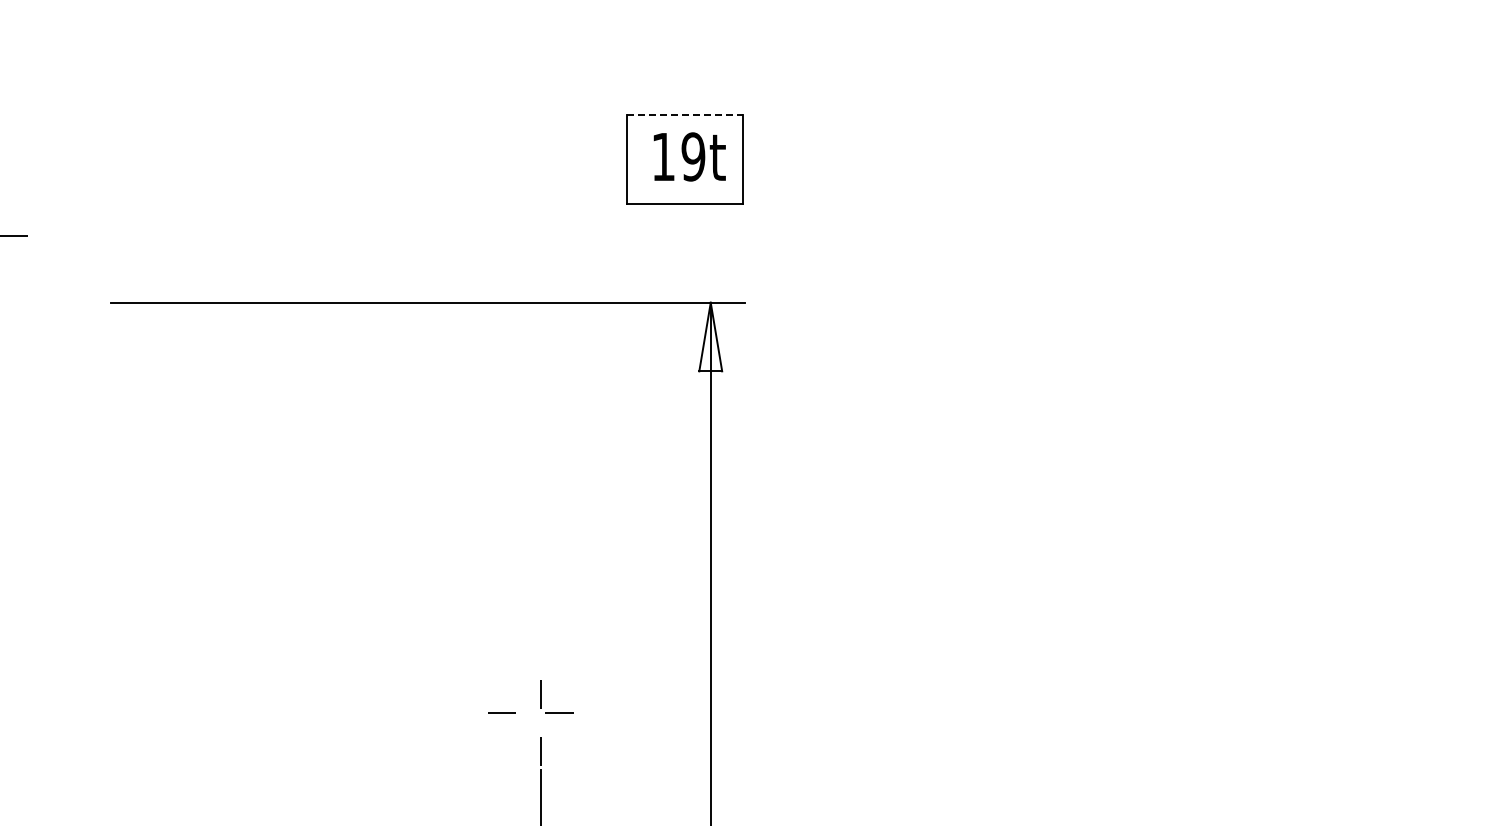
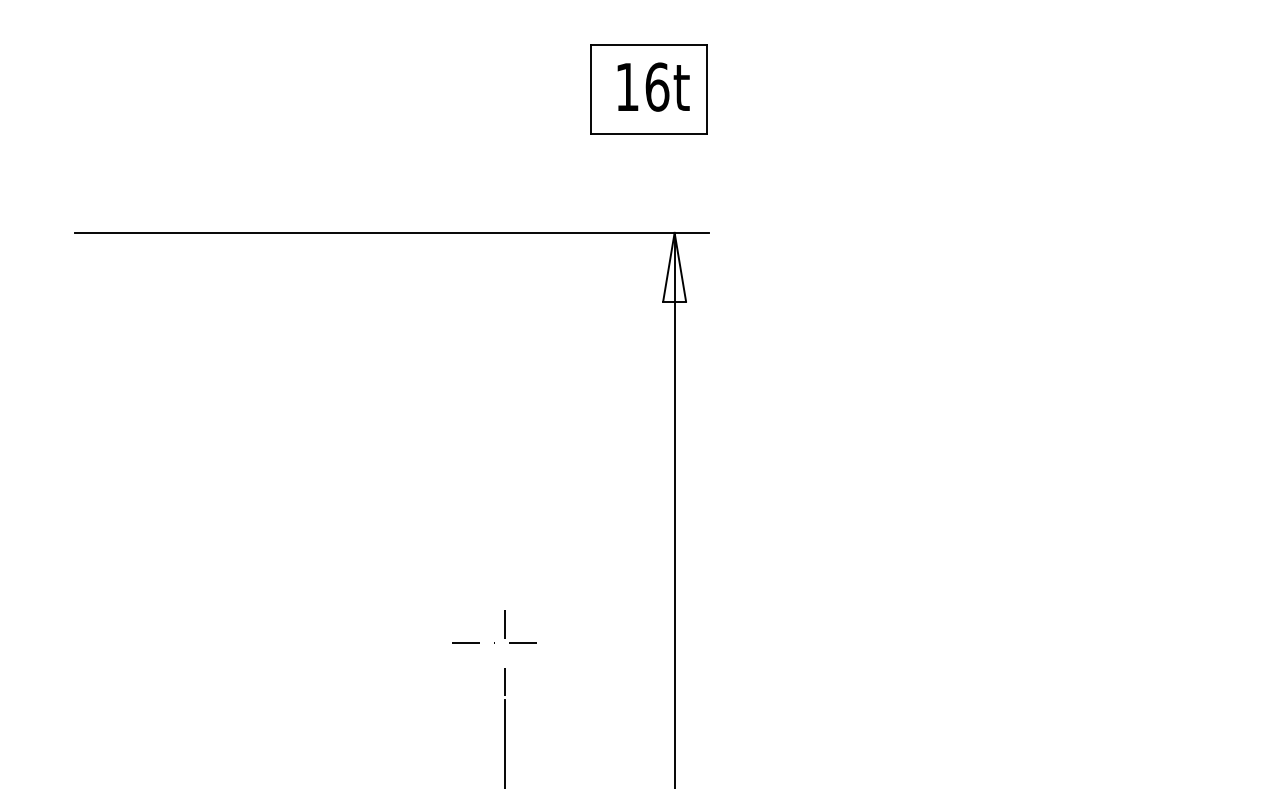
line: (685, 114) -> (649, 44), dashed -> solid
text: (693, 156) -> (657, 86), 19t -> 16t

